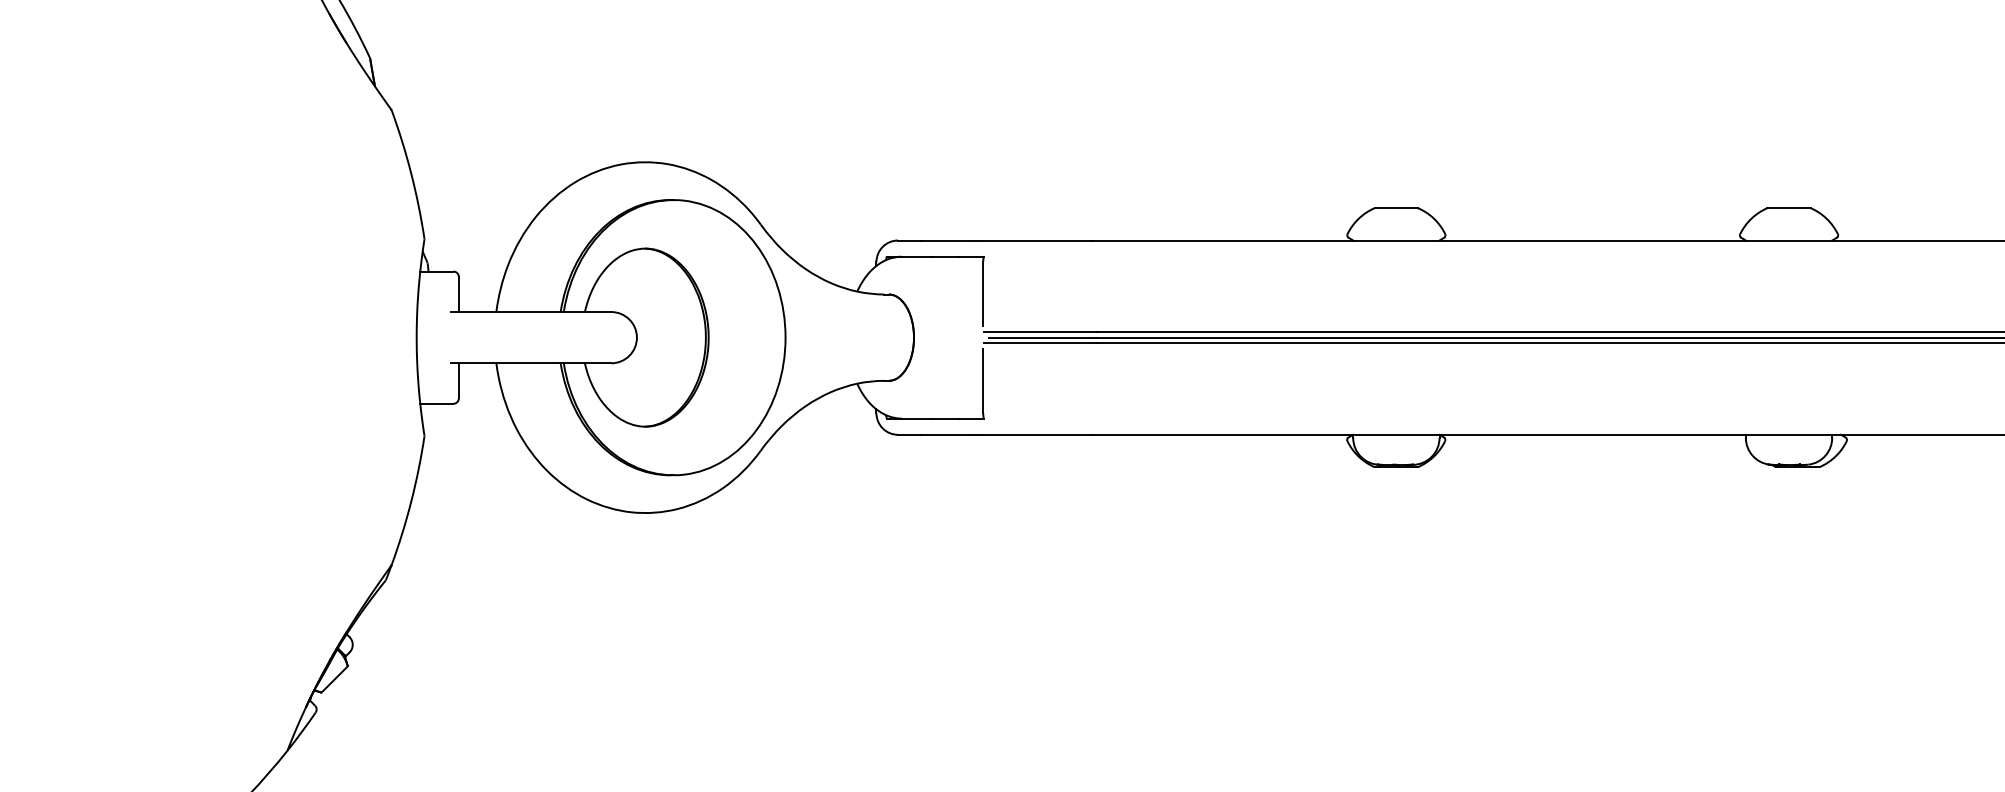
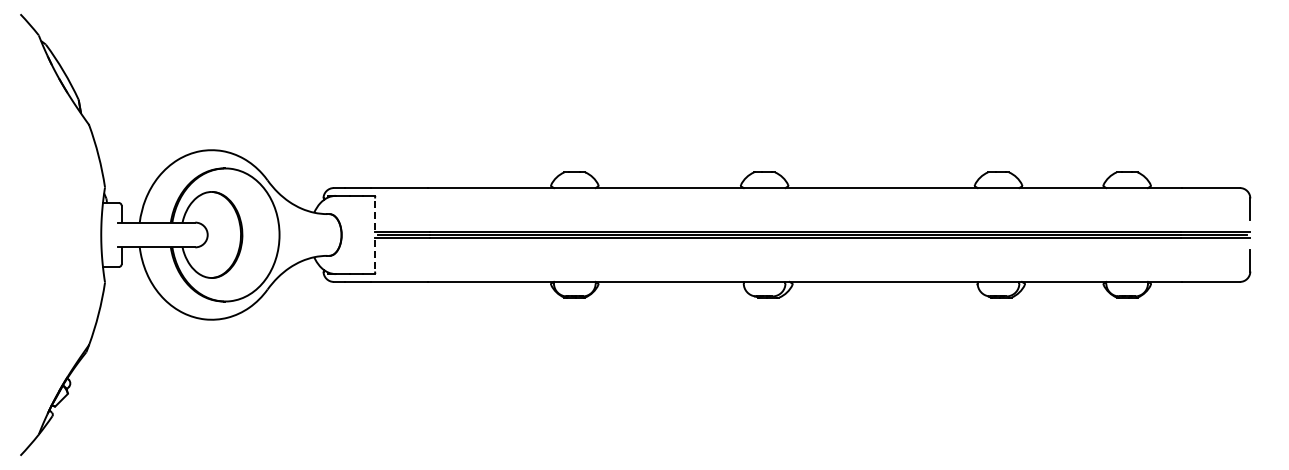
line: (984, 295) -> (375, 214), solid -> dashed
line: (984, 380) -> (375, 255), solid -> dashed

